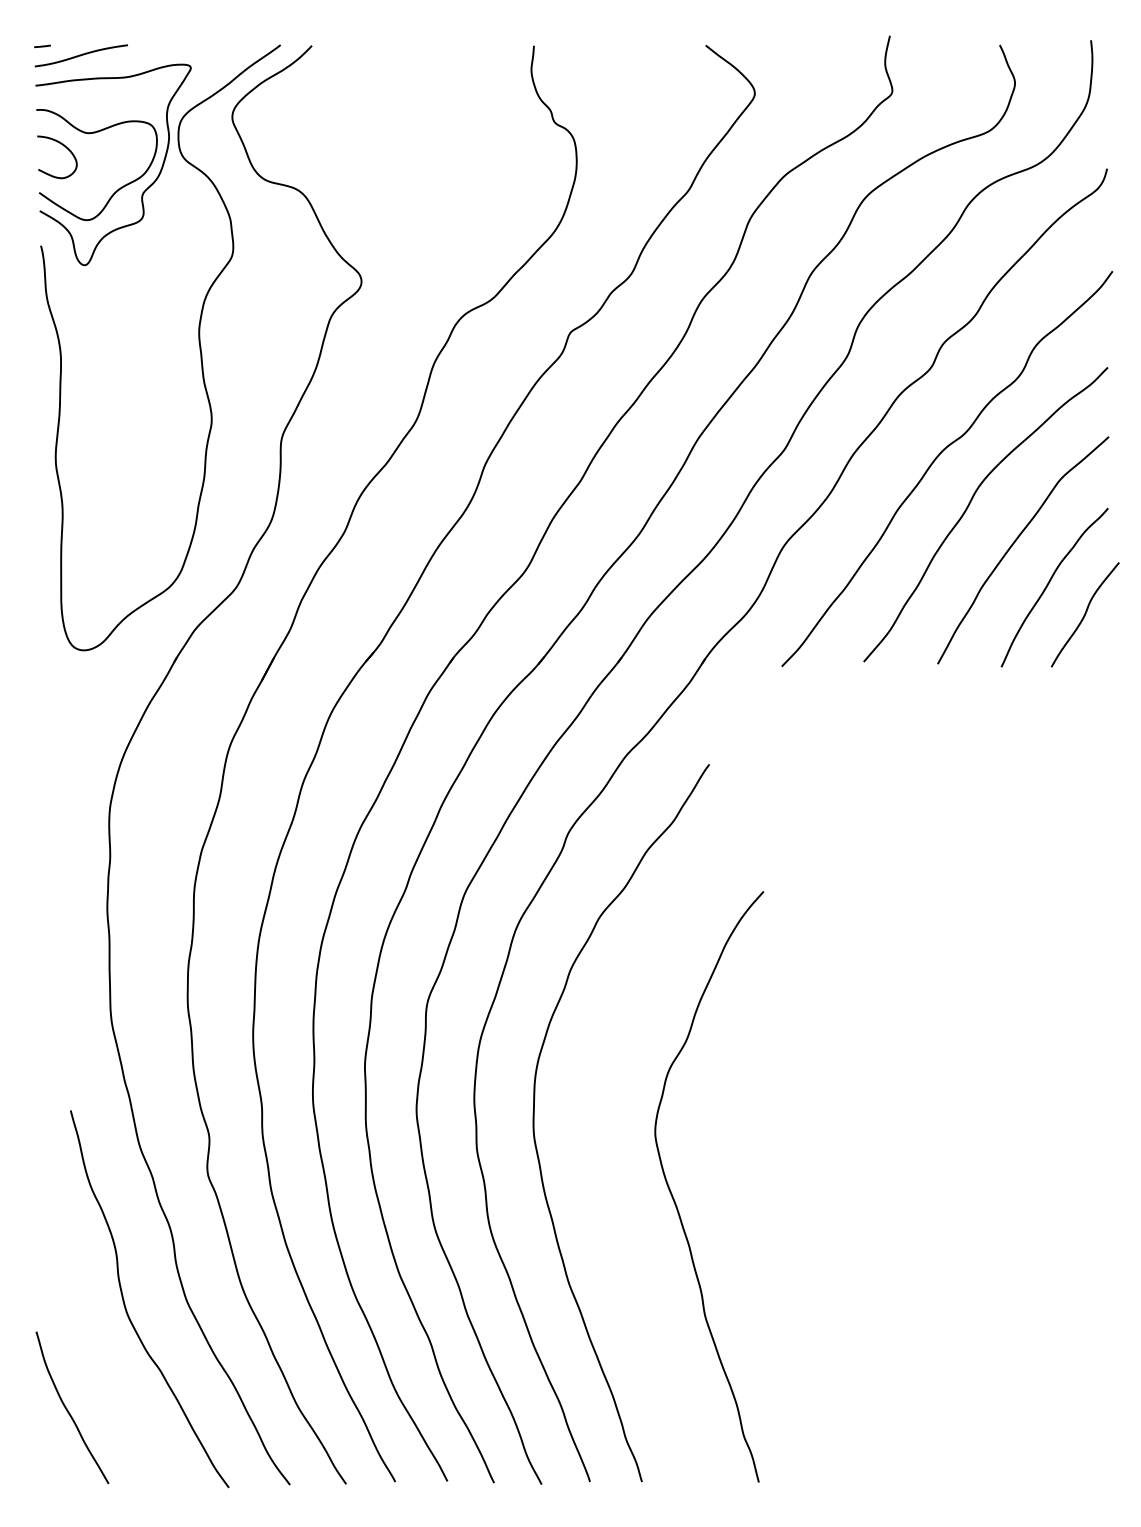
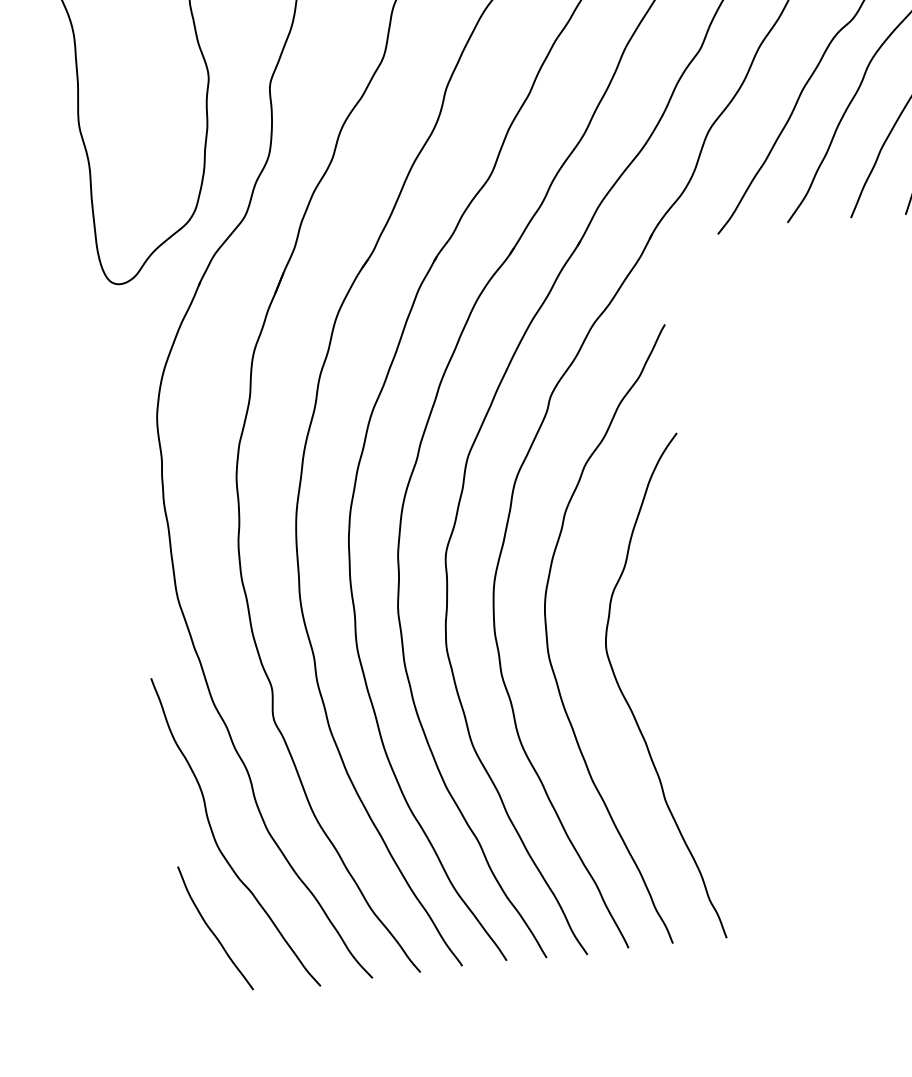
curve: (674, 1198) -> (628, 703), moved
curve: (68, 1410) -> (212, 930), moved

